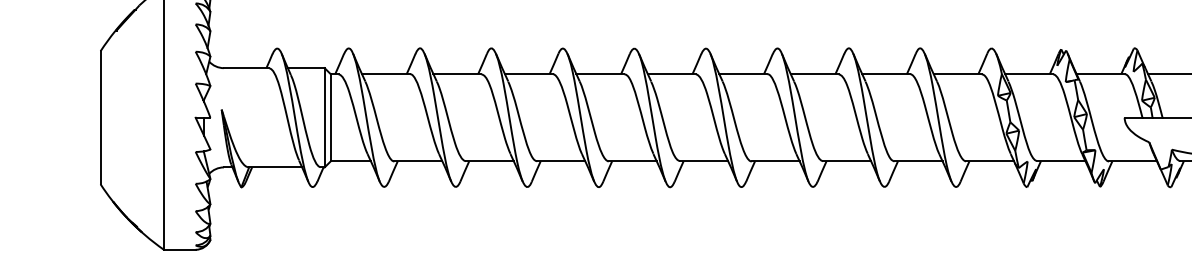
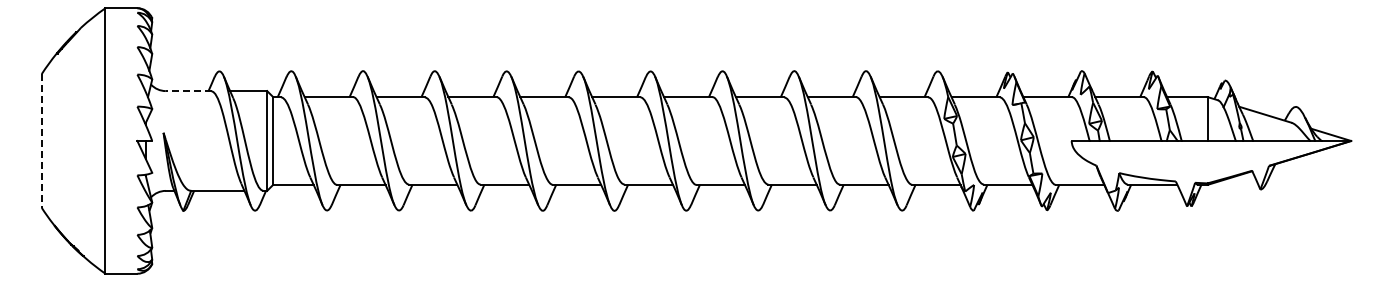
line: (246, 68) -> (188, 91), solid -> dashed
line: (100, 117) -> (41, 140), solid -> dashed

